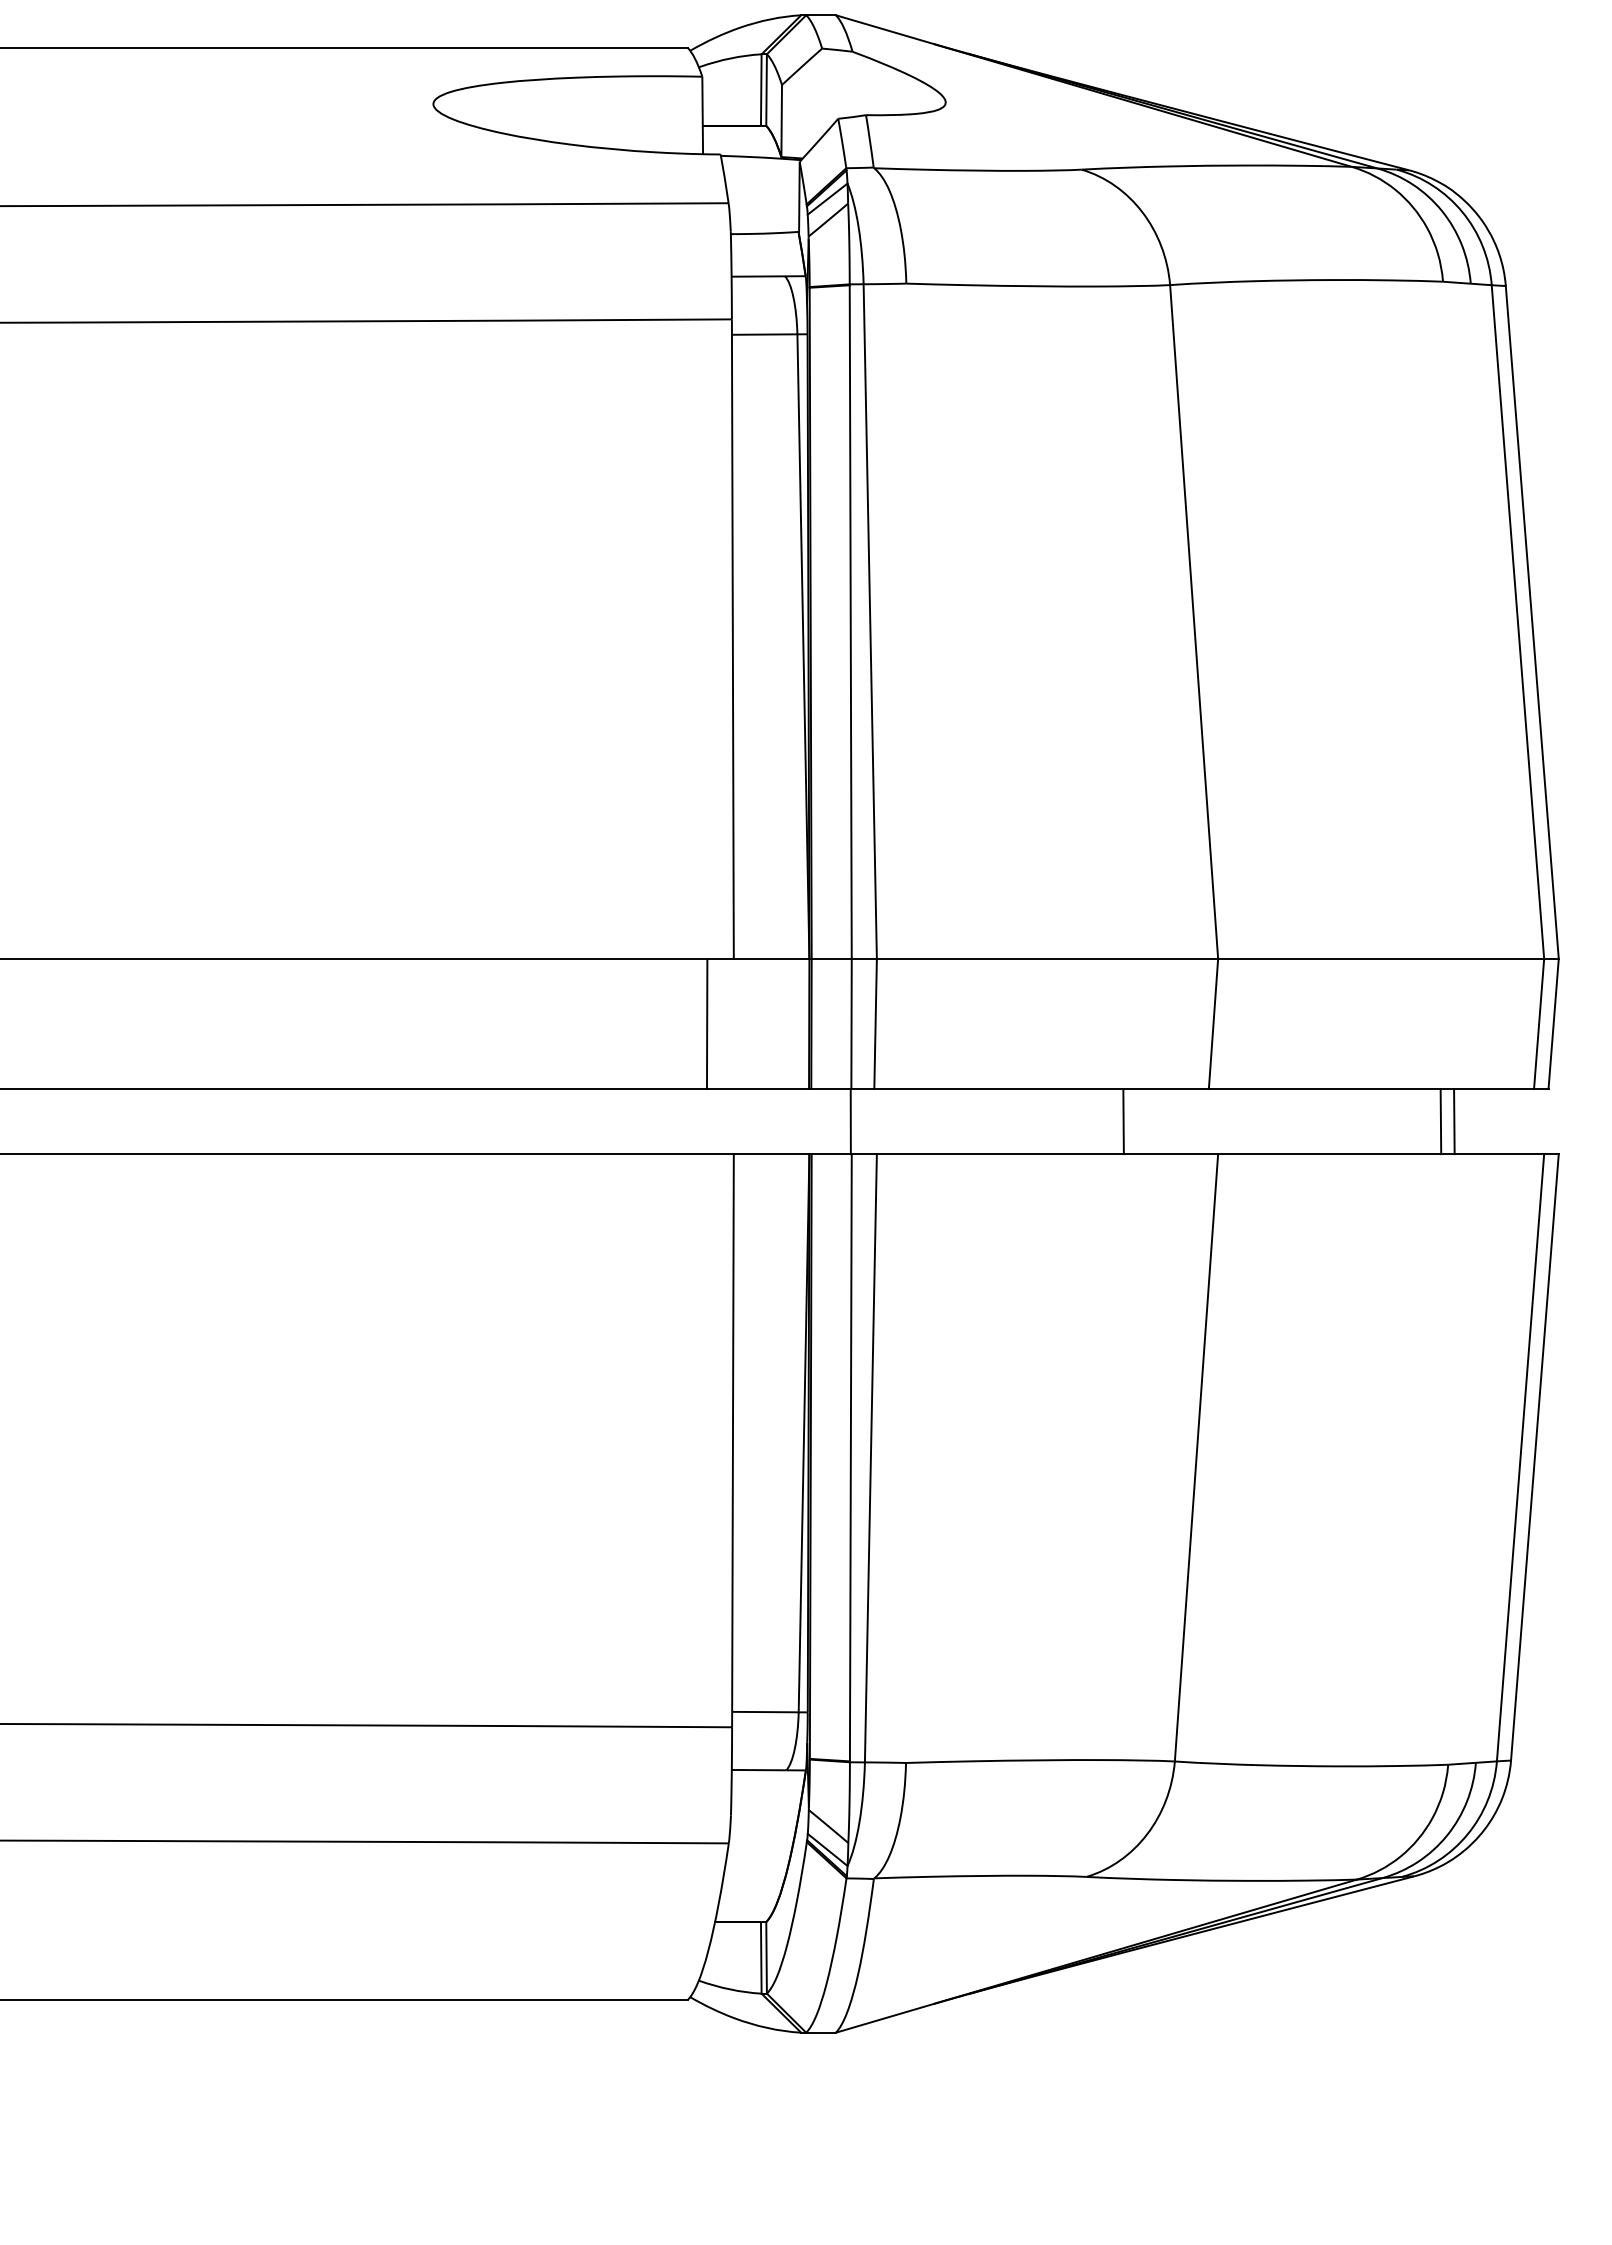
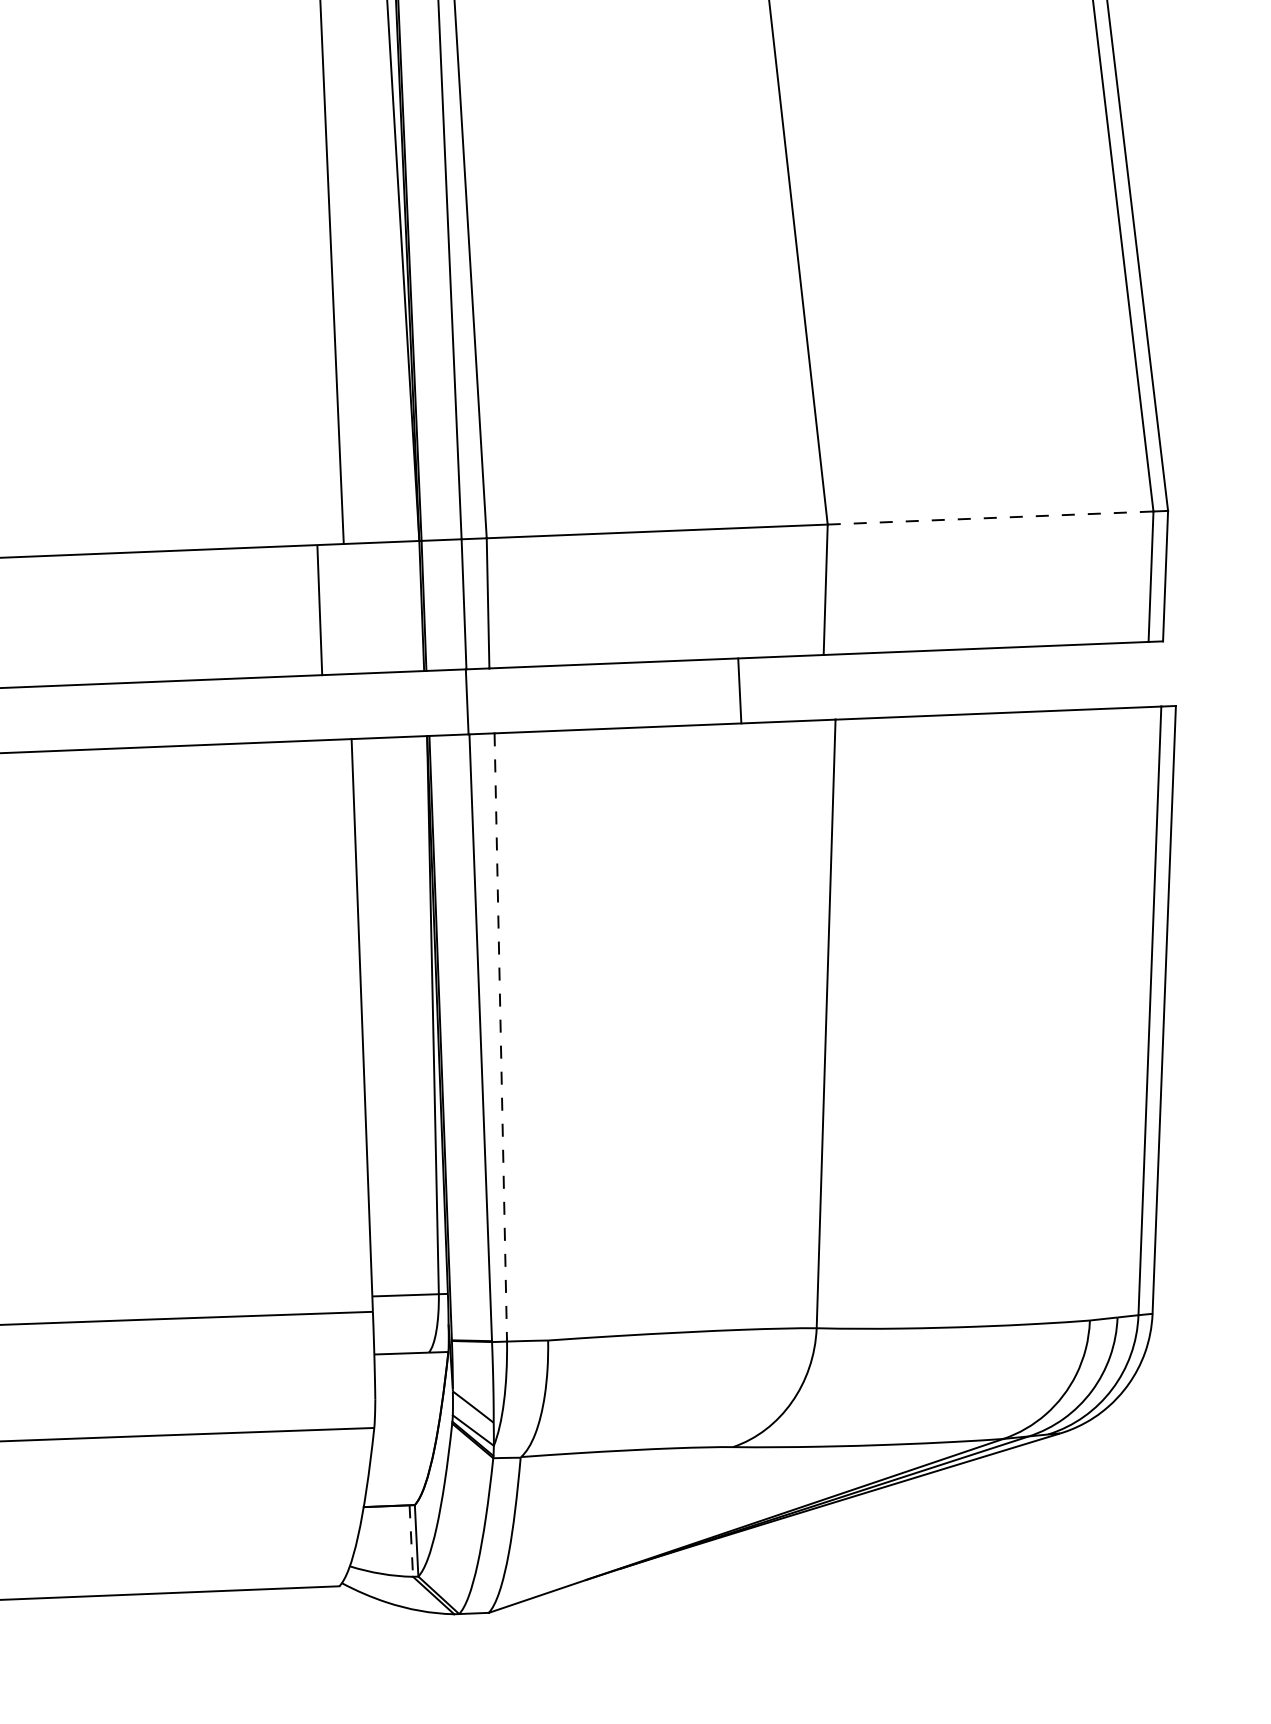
line: (1381, 958) -> (990, 517), solid -> dashed
line: (1440, 1121) -> (1056, 678), removed
line: (1454, 1121) -> (1070, 677), removed
line: (870, 1458) -> (500, 1037), solid -> dashed
line: (761, 1957) -> (411, 1540), solid -> dashed

